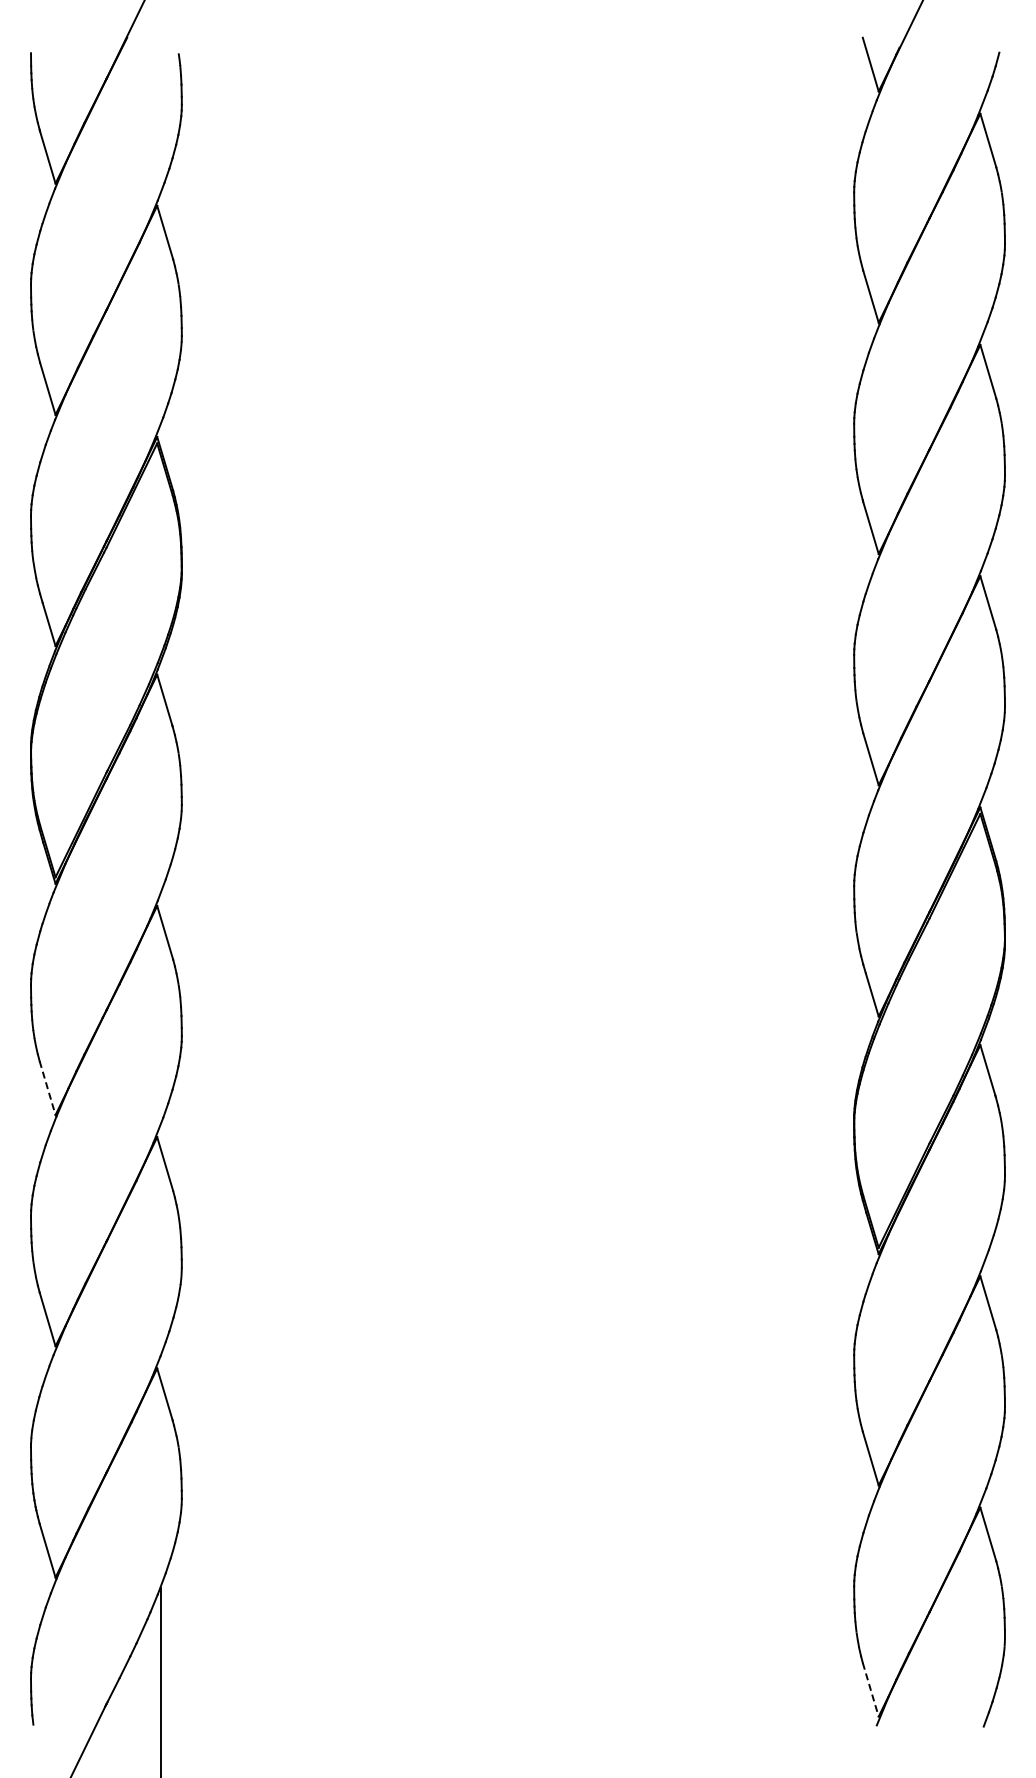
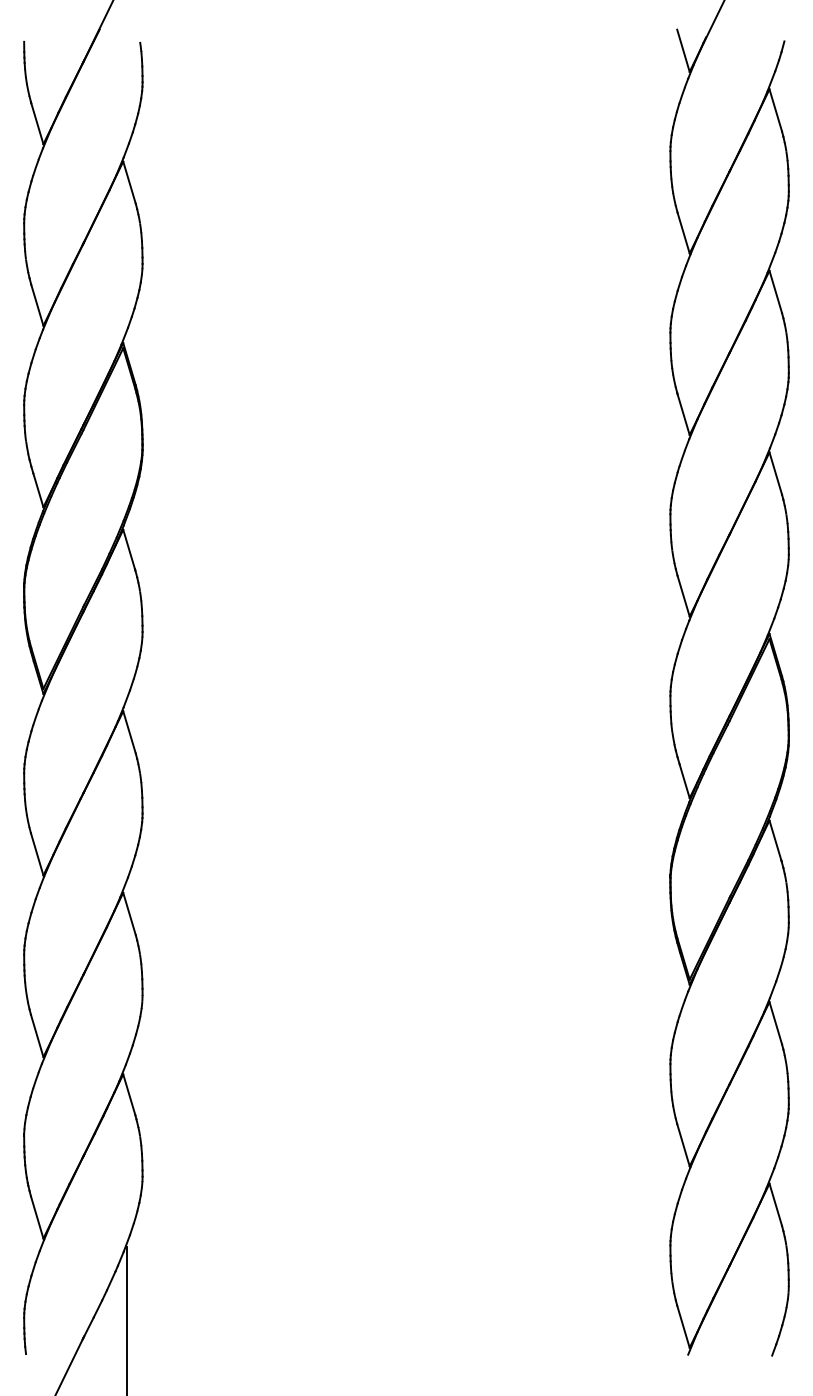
line: (47, 1088) -> (37, 854), dashed -> solid
line: (870, 1690) -> (683, 1327), dashed -> solid

